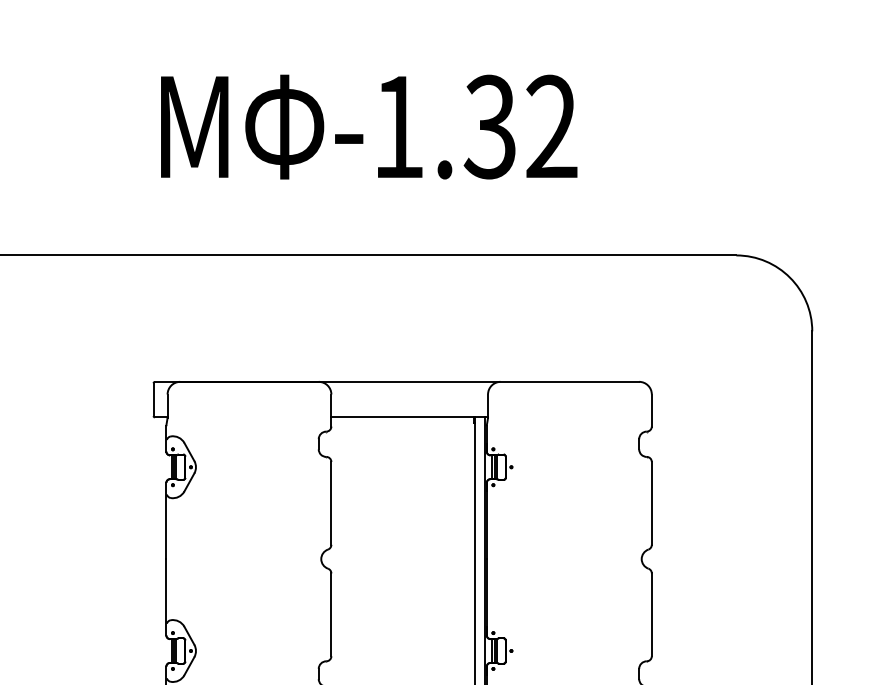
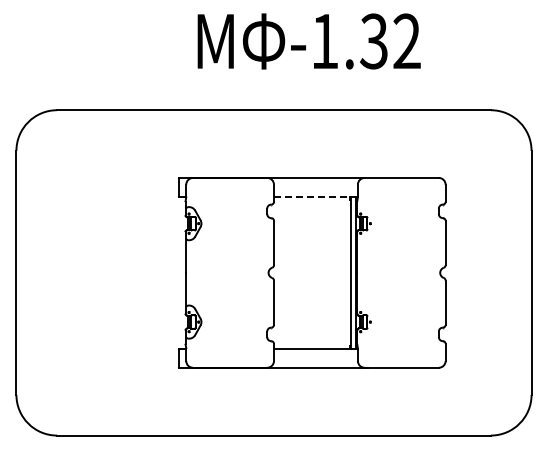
text: (367, 127) -> (308, 41), moved
line: (408, 416) -> (315, 196), solid -> dashed

